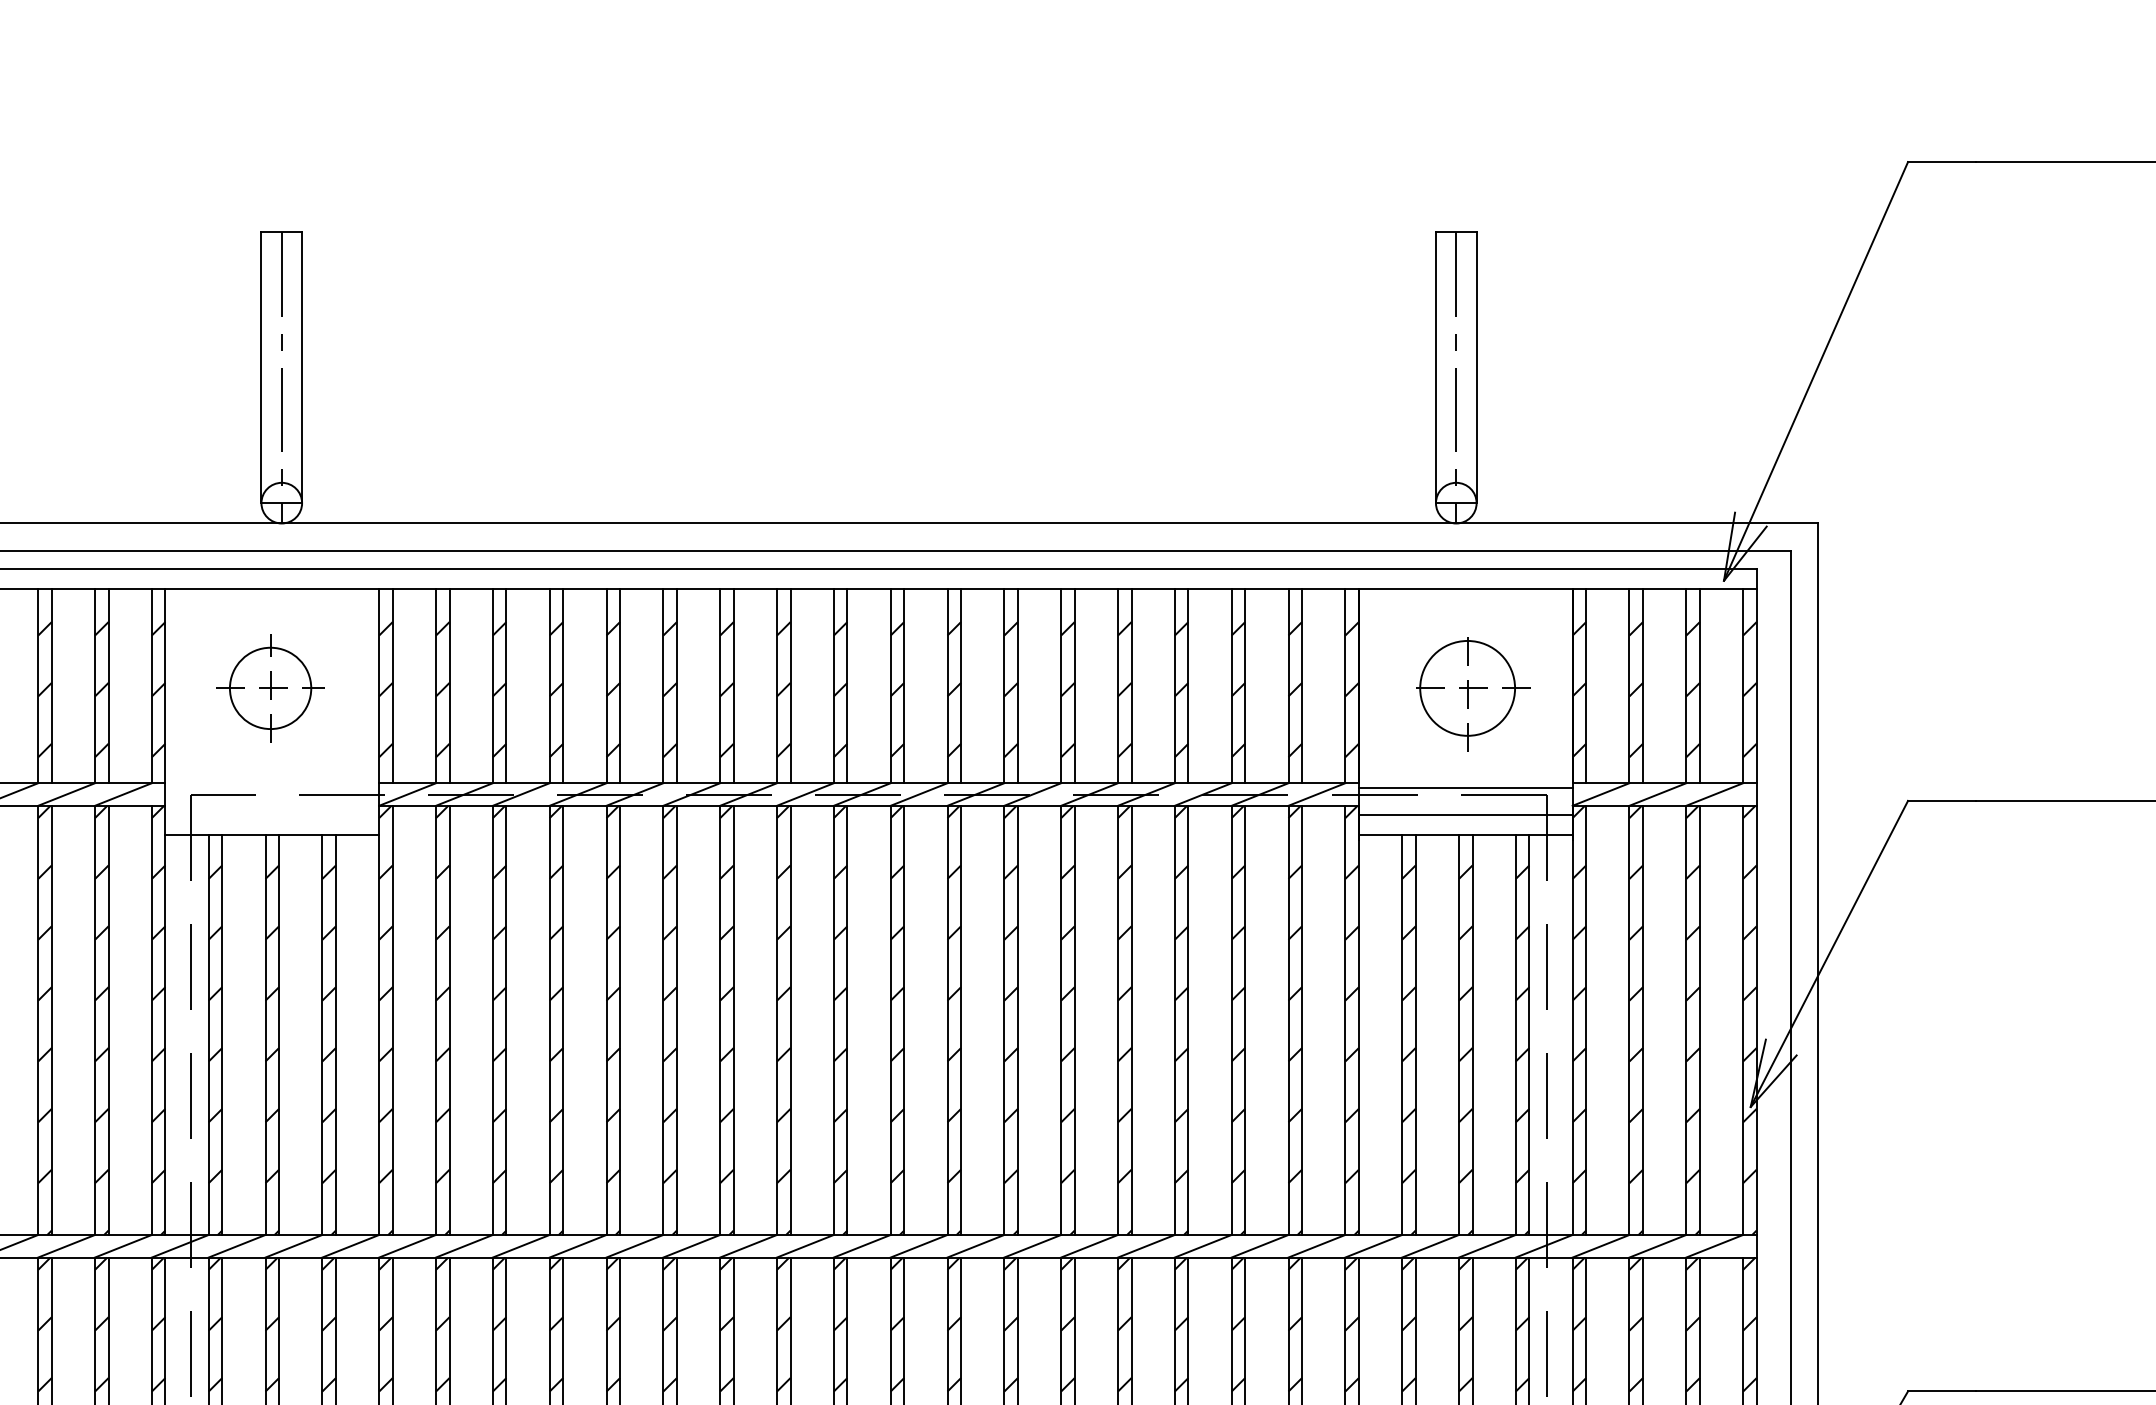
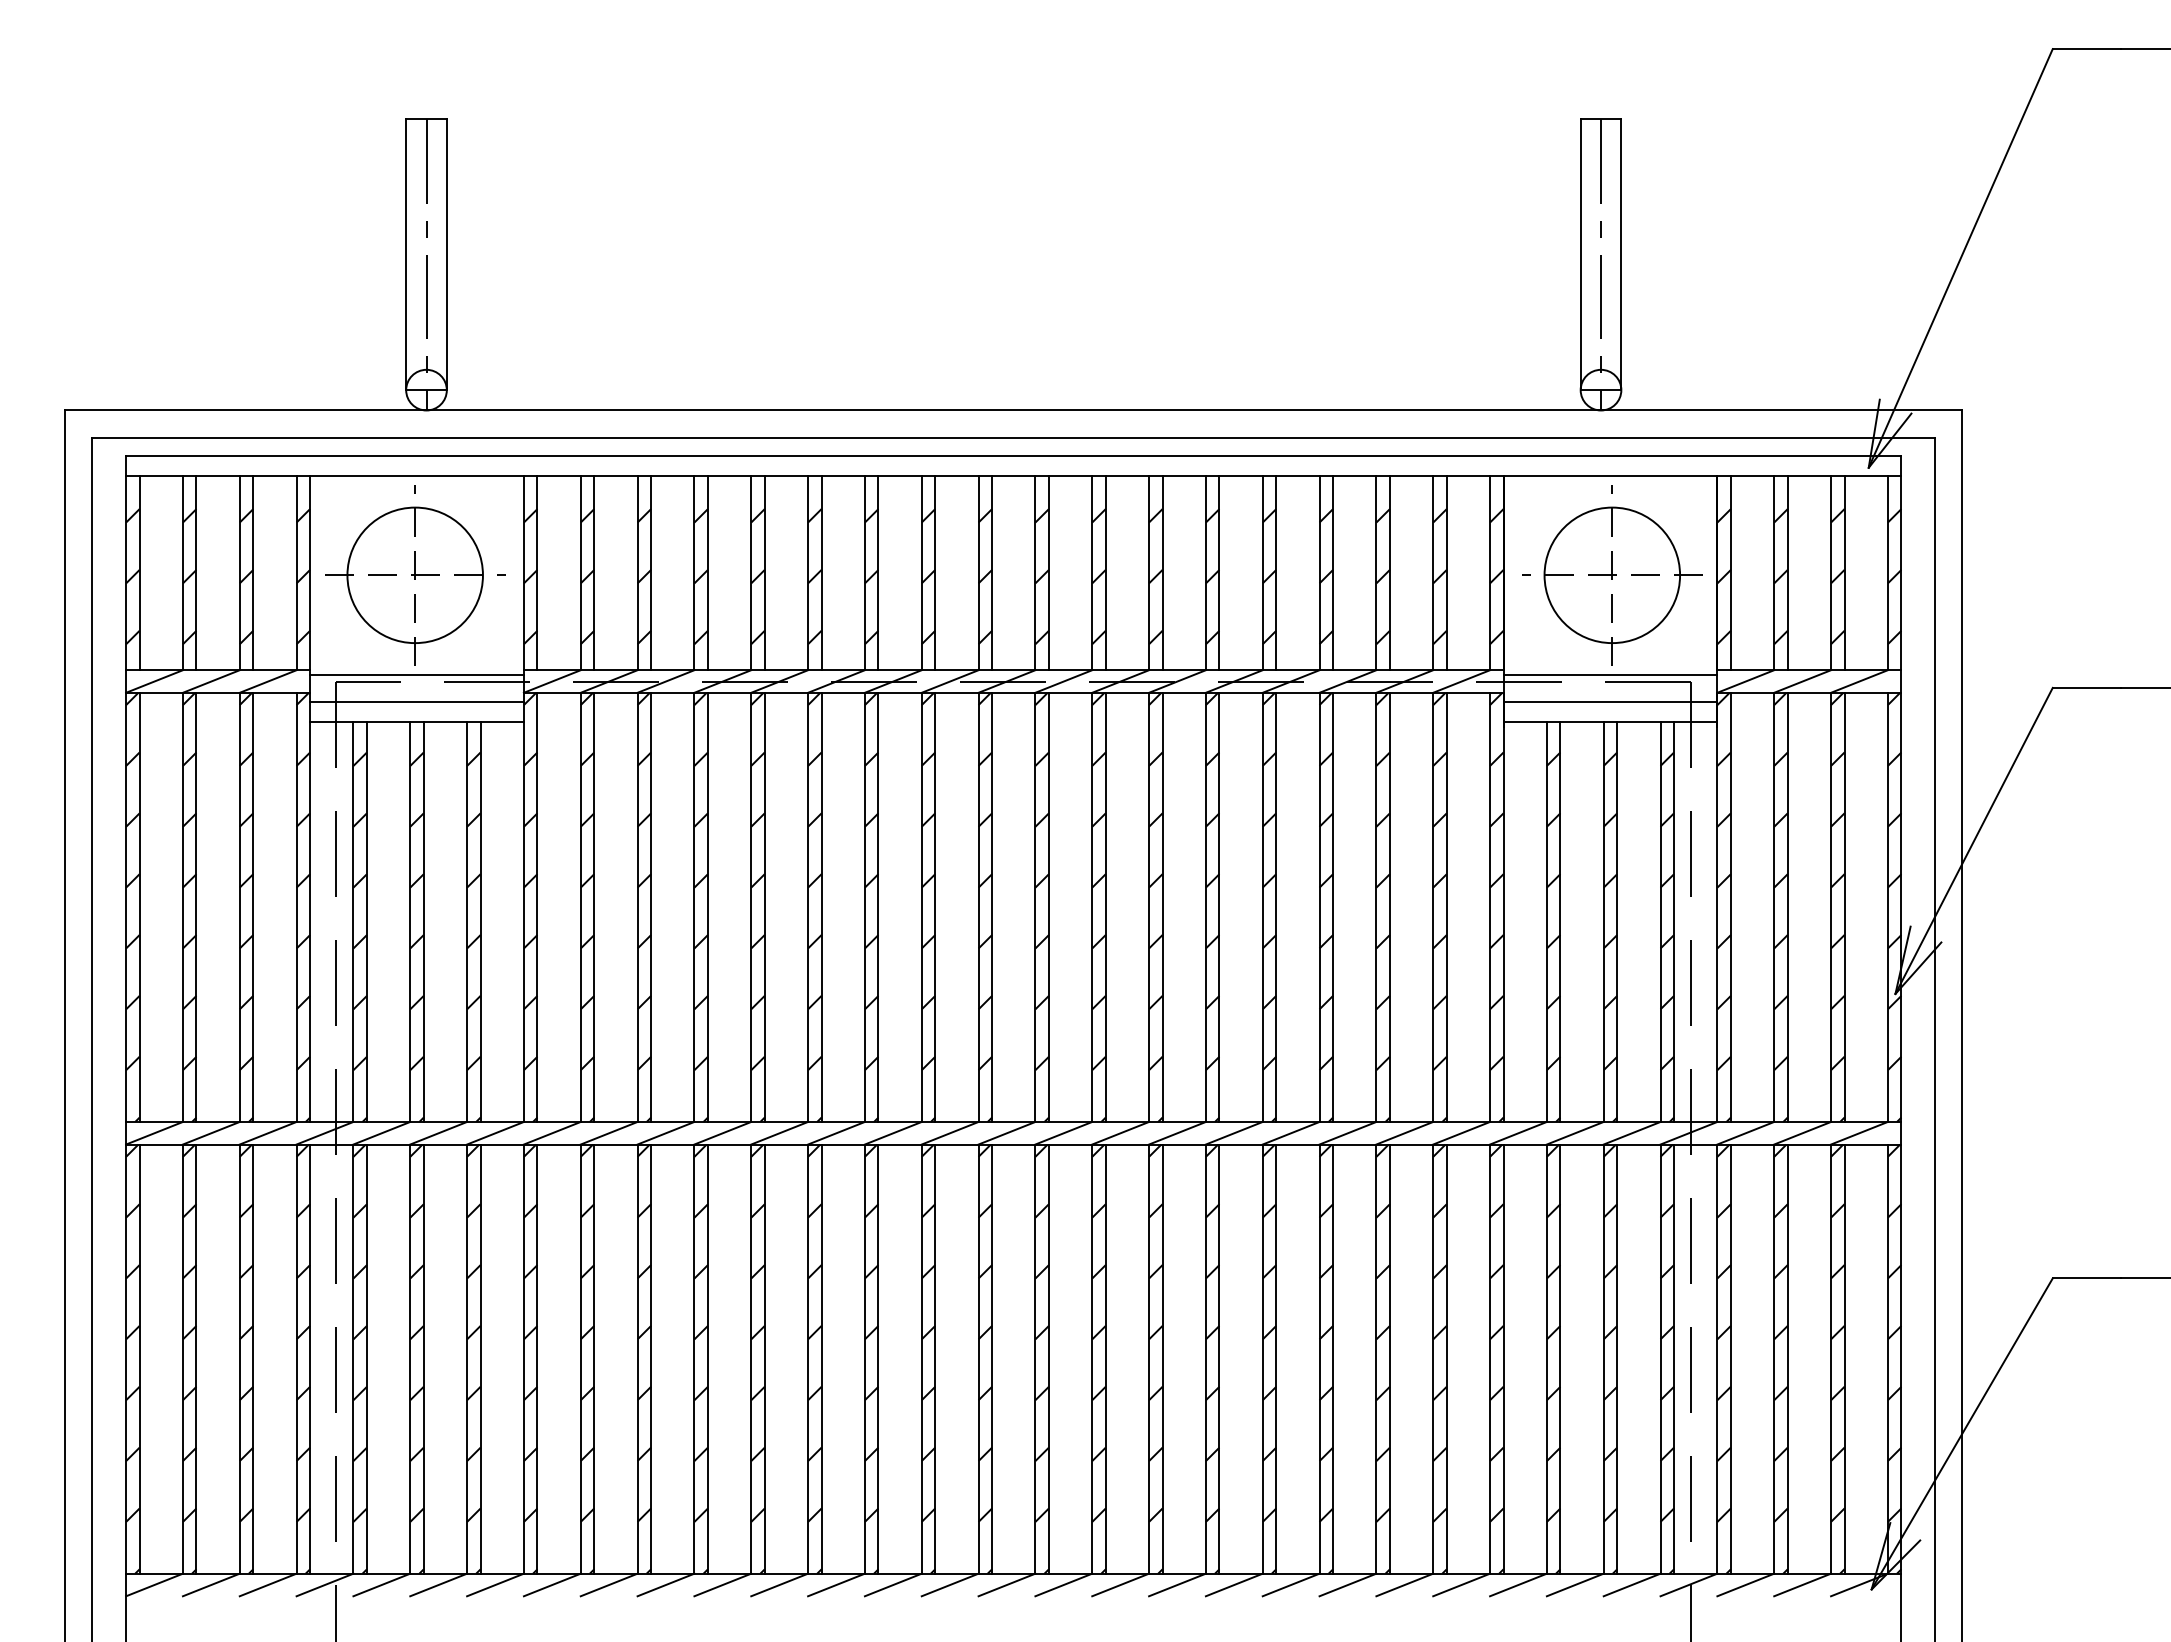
part: (270, 688) -> (415, 575), size x1.67
part: (1467, 688) -> (1612, 575), size x1.43
line: (271, 787) -> (416, 674), added
line: (271, 814) -> (416, 701), added

